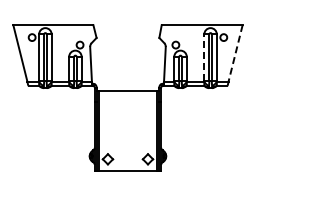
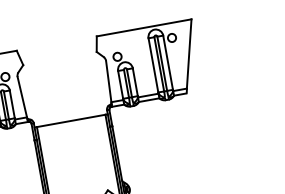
line: (235, 53) -> (189, 54), dashed -> solid
line: (204, 57) -> (153, 65), dashed -> solid

